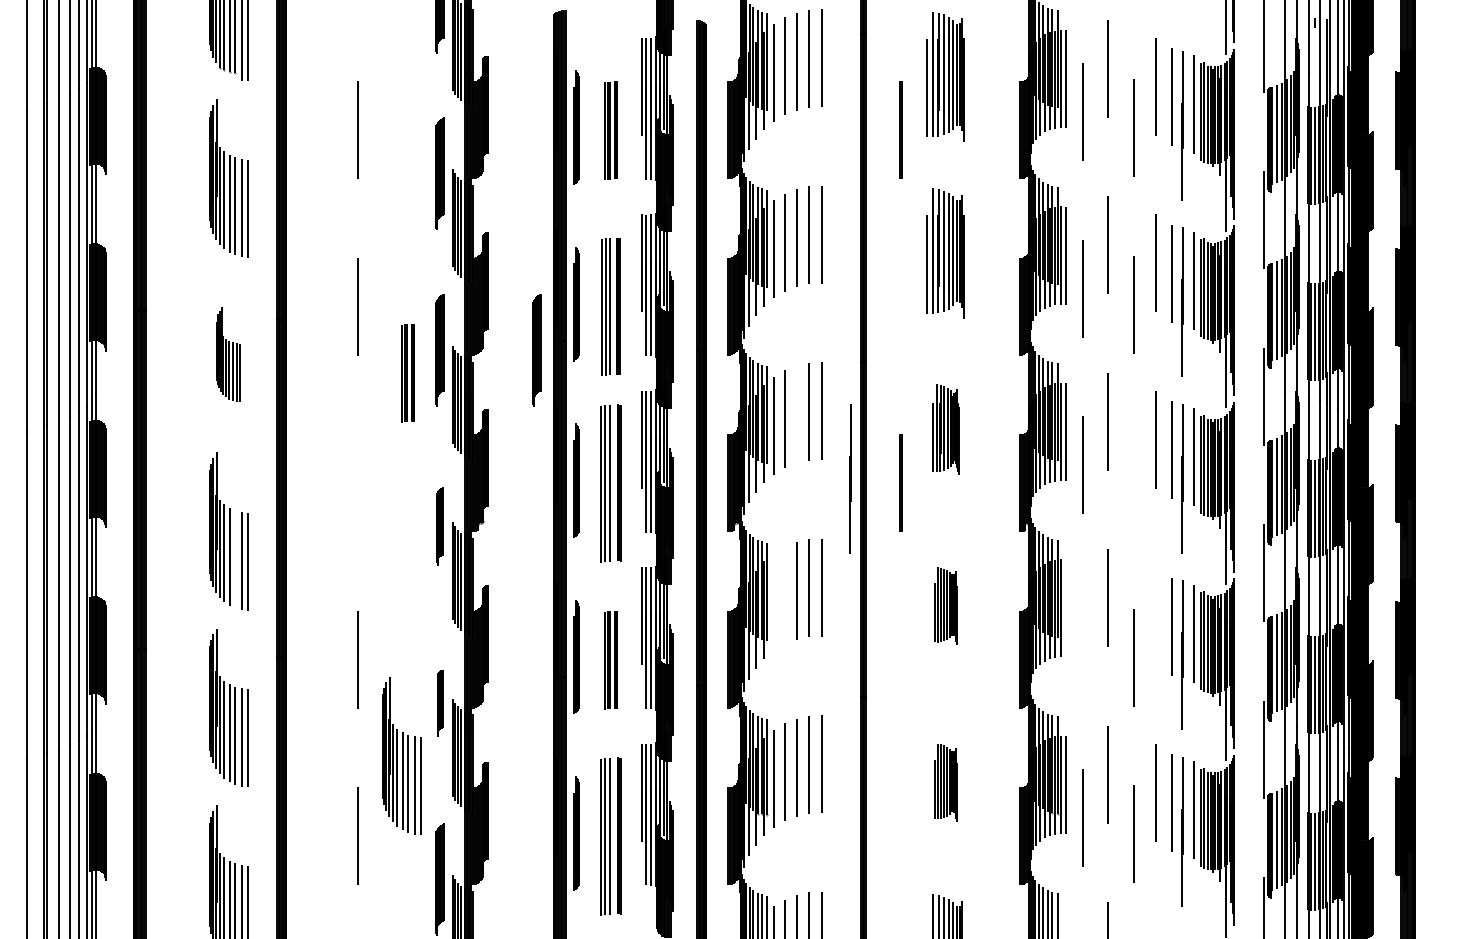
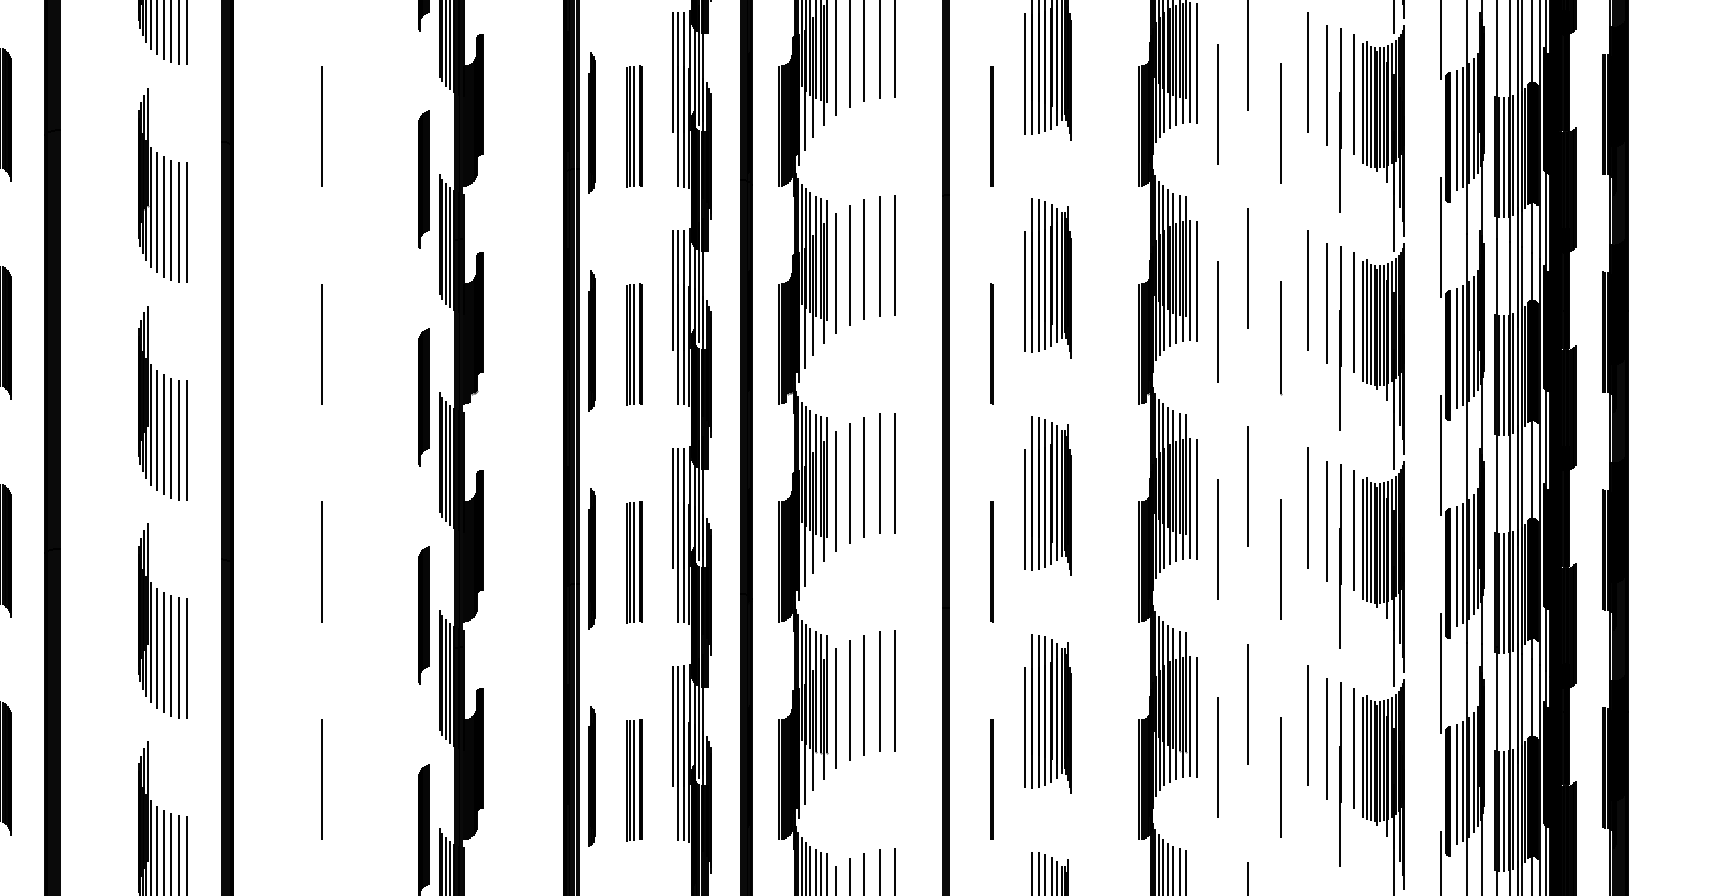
line: (900, 306) -> (991, 125), added
part: (610, 307) -> (633, 127), size x0.71
part: (536, 350) -> (542, 180), removed
part: (228, 354) -> (162, 185), size x1.67
part: (407, 373) -> (383, 208), removed
line: (796, 414) -> (863, 259), added
part: (945, 429) -> (1047, 277), size x1.43
line: (850, 478) -> (930, 338), removed
line: (1134, 478) -> (1280, 338), added
line: (357, 482) -> (321, 343), added
part: (610, 483) -> (633, 344), size x0.62
part: (439, 526) -> (422, 397), size x1.43
line: (235, 559) -> (170, 438), added
line: (785, 595) -> (849, 482), added
line: (774, 602) -> (836, 491), added
part: (945, 605) -> (1047, 495), size x1.67
line: (1066, 608) -> (1196, 498), added
line: (1155, 615) -> (1306, 507), added
line: (1083, 641) -> (1217, 539), added
line: (900, 659) -> (991, 561), added
part: (439, 703) -> (422, 616), size x1.67
part: (401, 755) -> (375, 680), removed
part: (945, 782) -> (1047, 713), size x1.67
line: (900, 835) -> (991, 778), added
part: (610, 836) -> (633, 780), size x0.62

